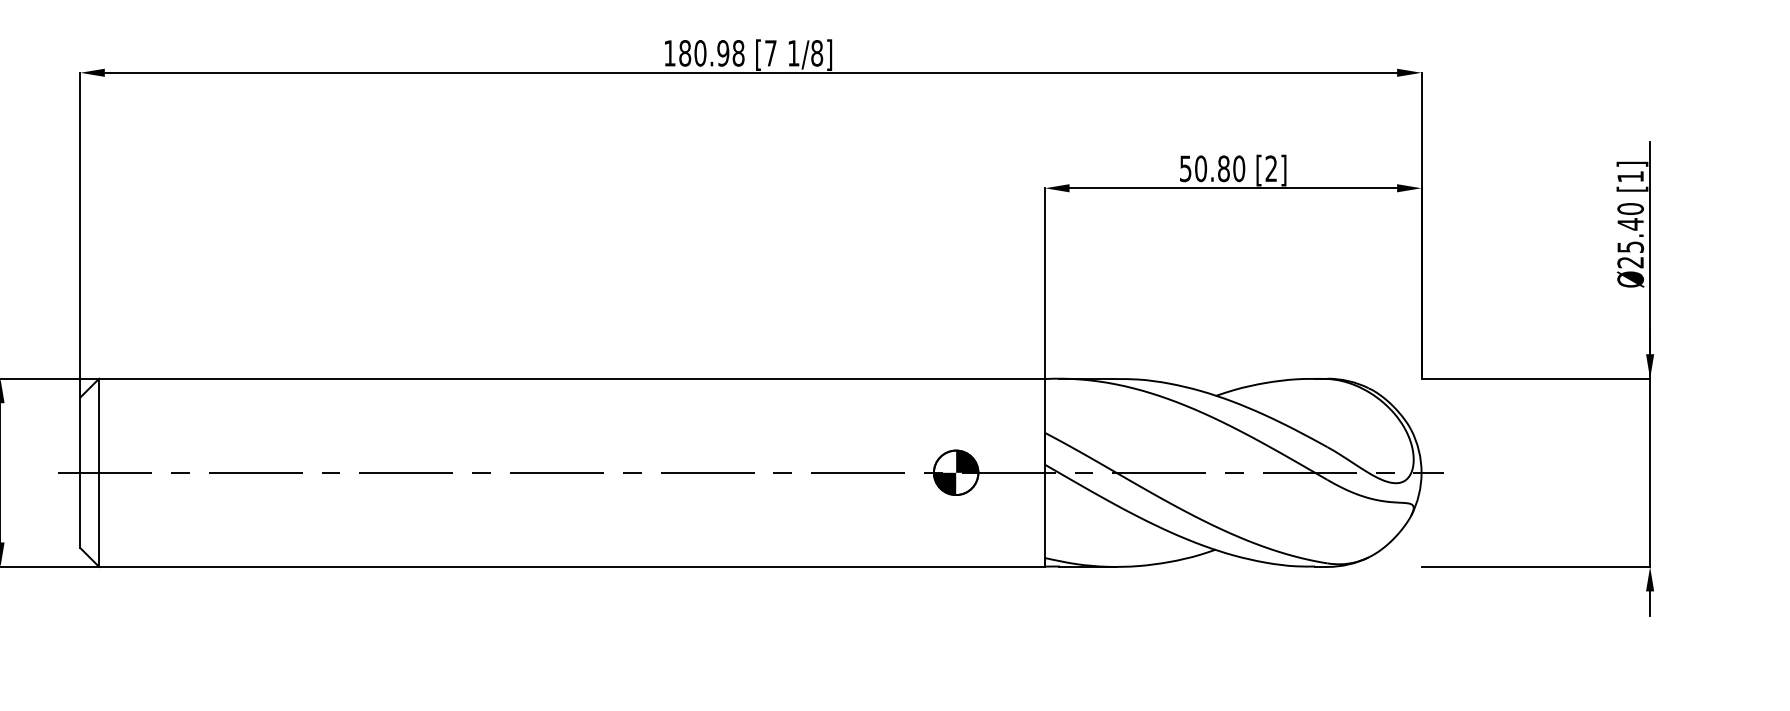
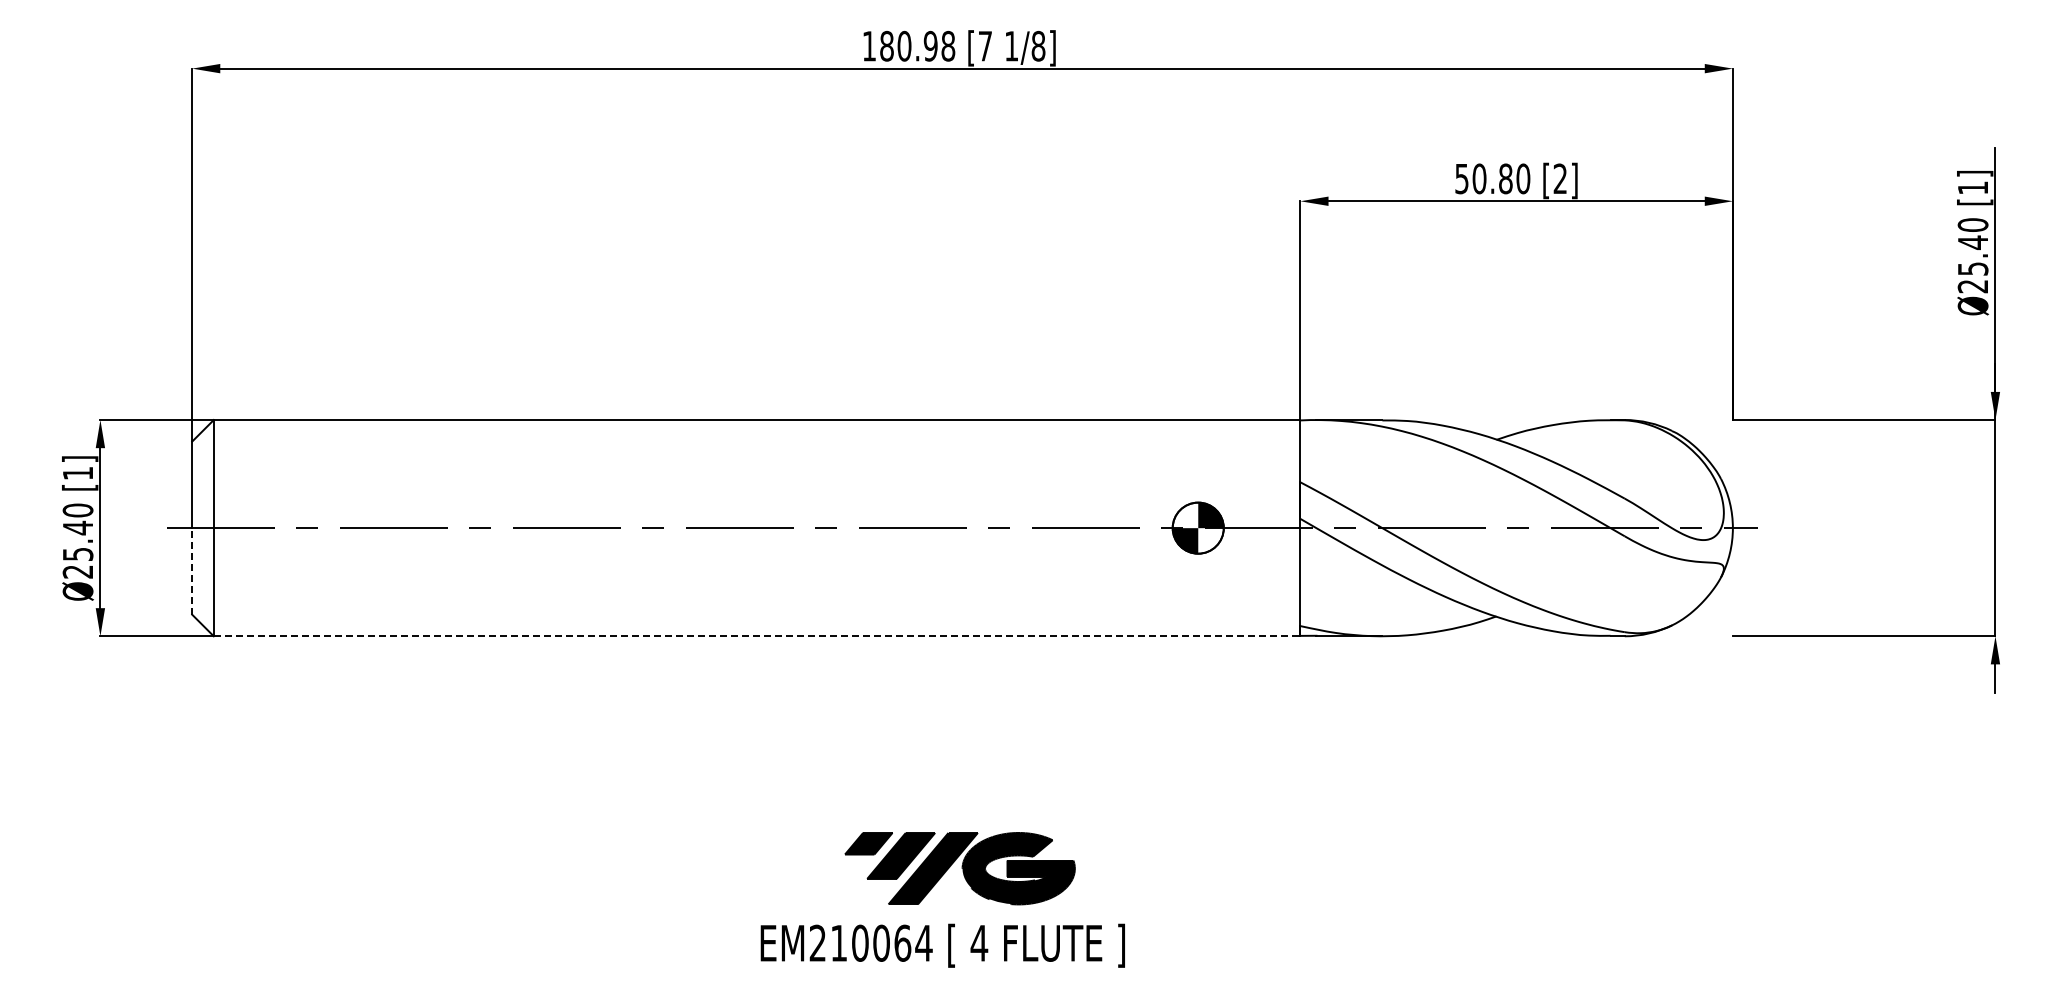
line: (80, 509) -> (192, 570), solid -> dashed
line: (572, 567) -> (757, 636), solid -> dashed

